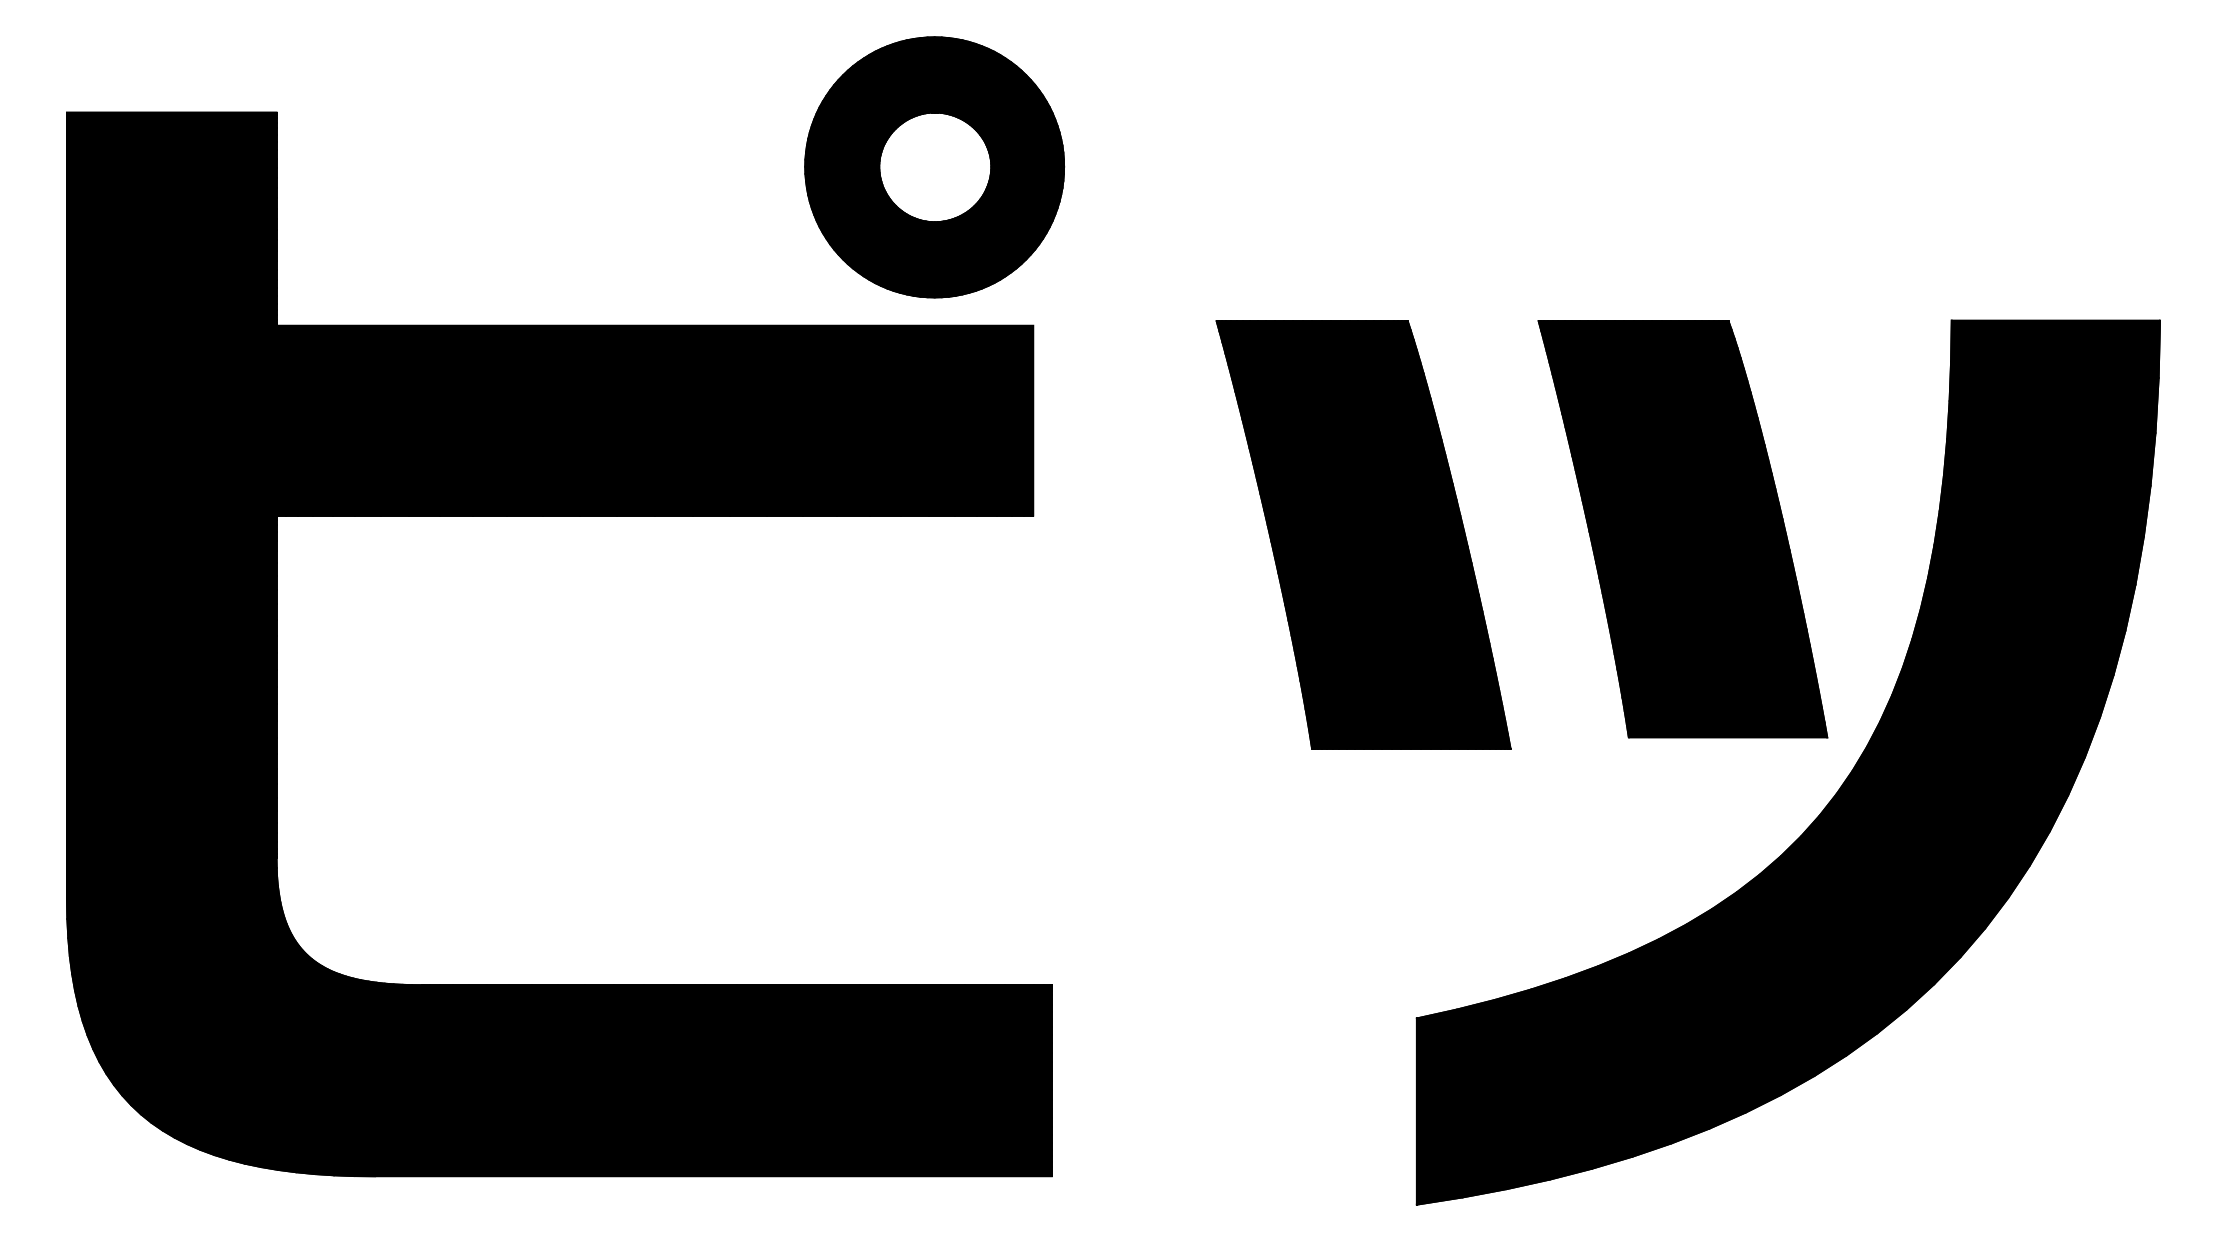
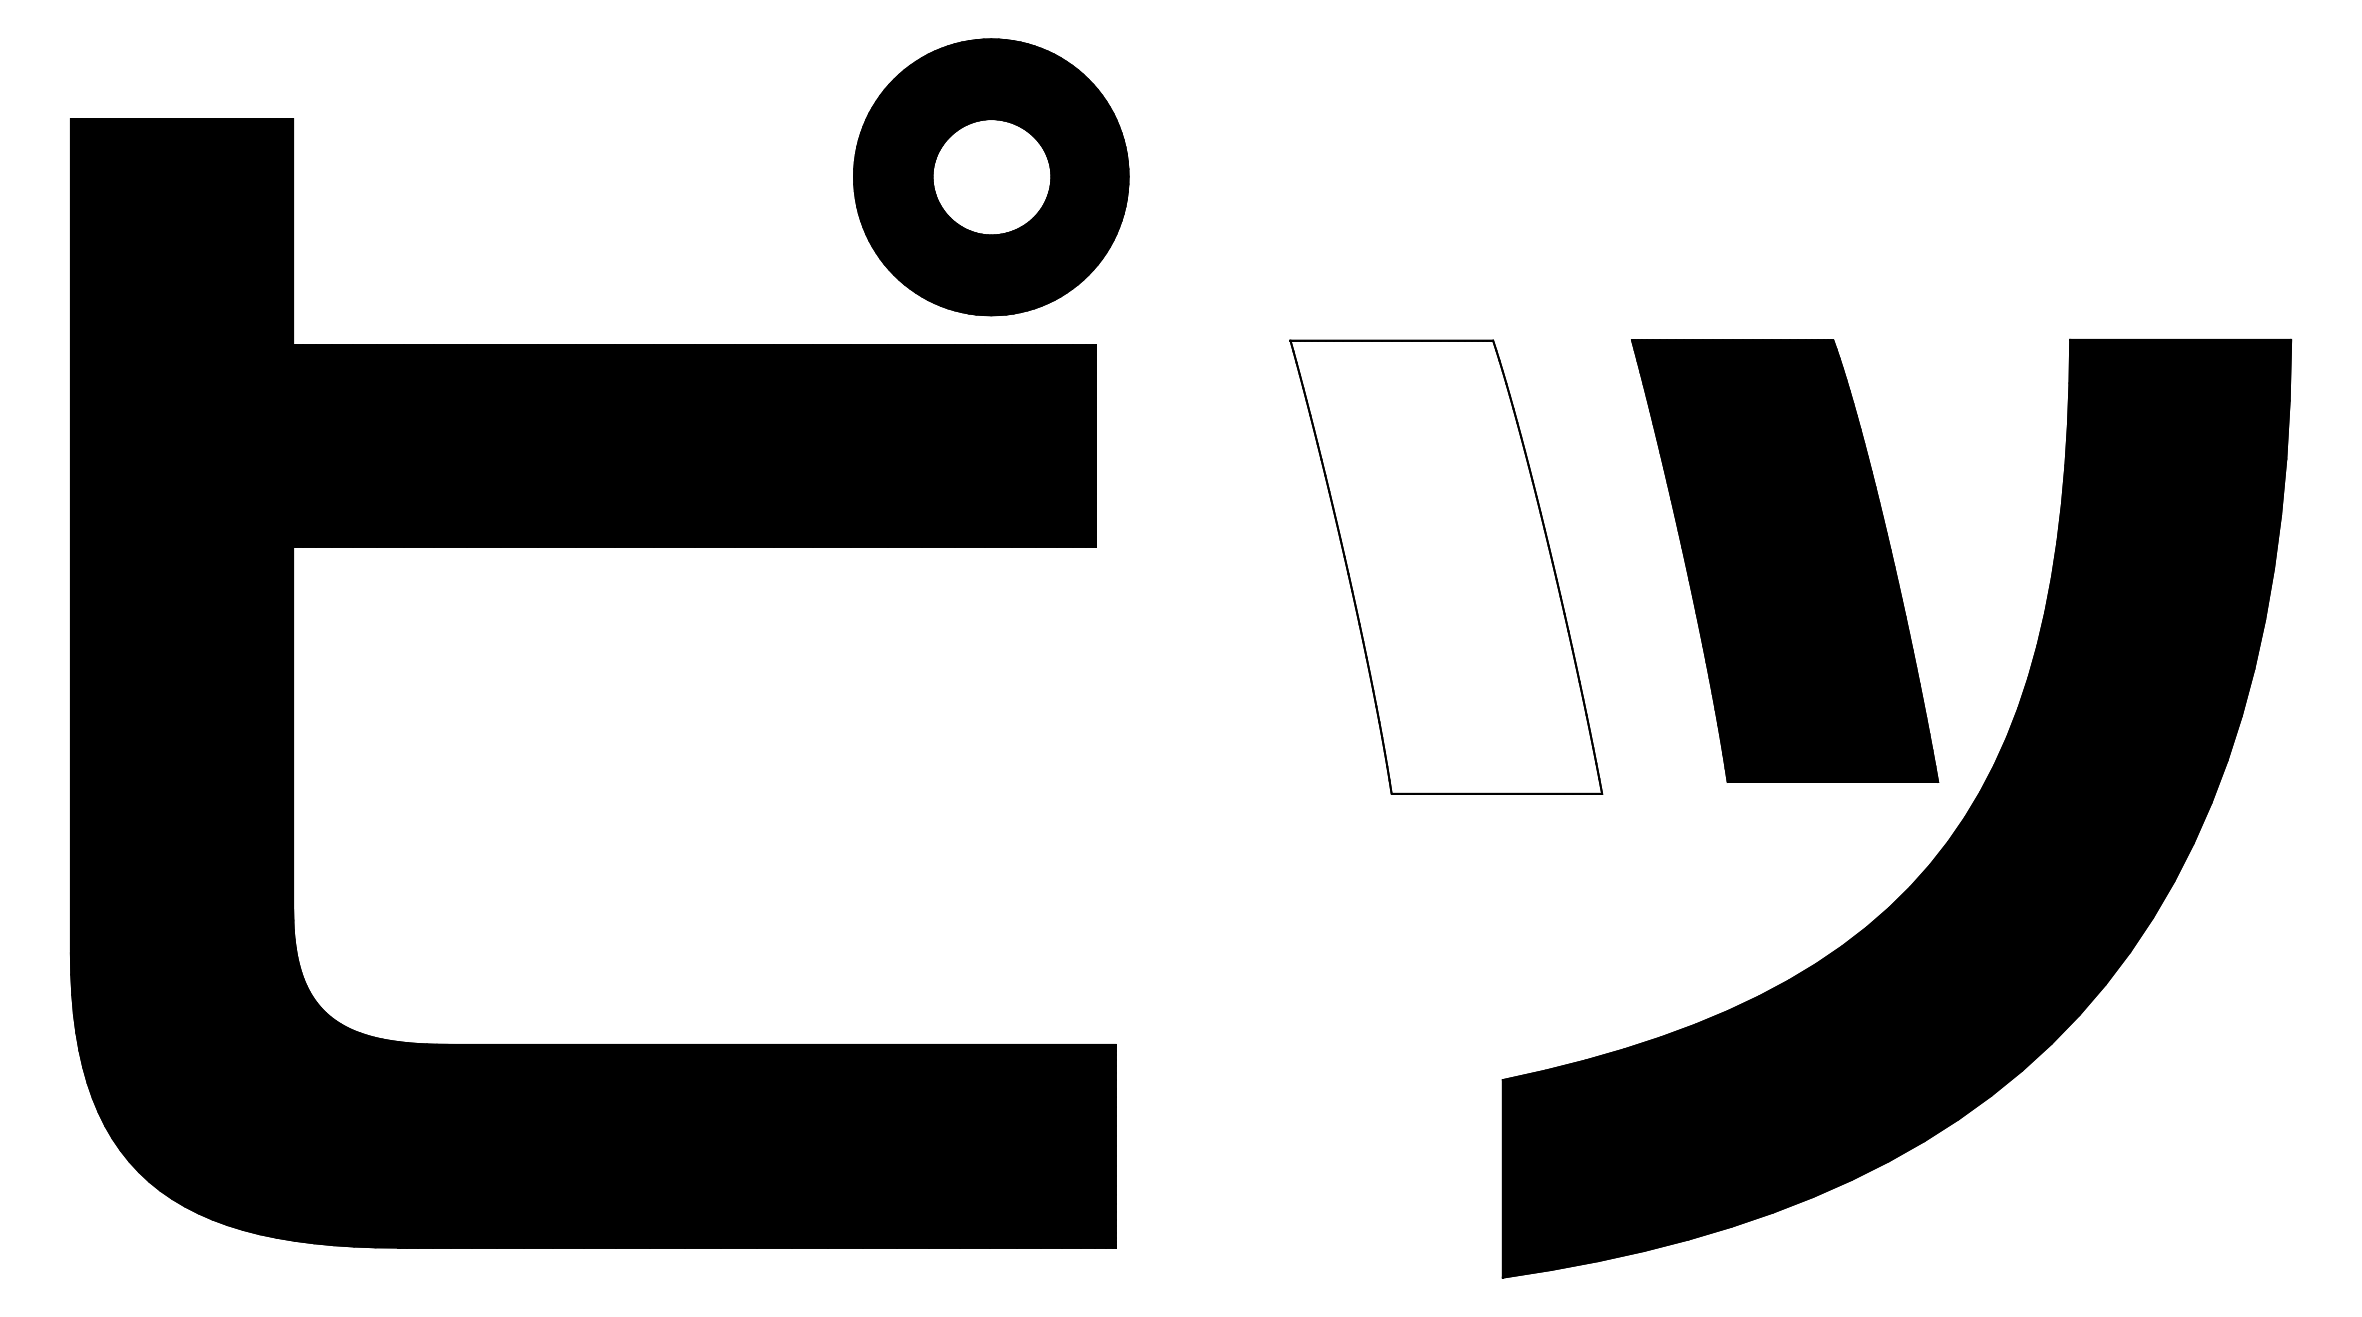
fill: (1363, 534) -> (1446, 566), removed

